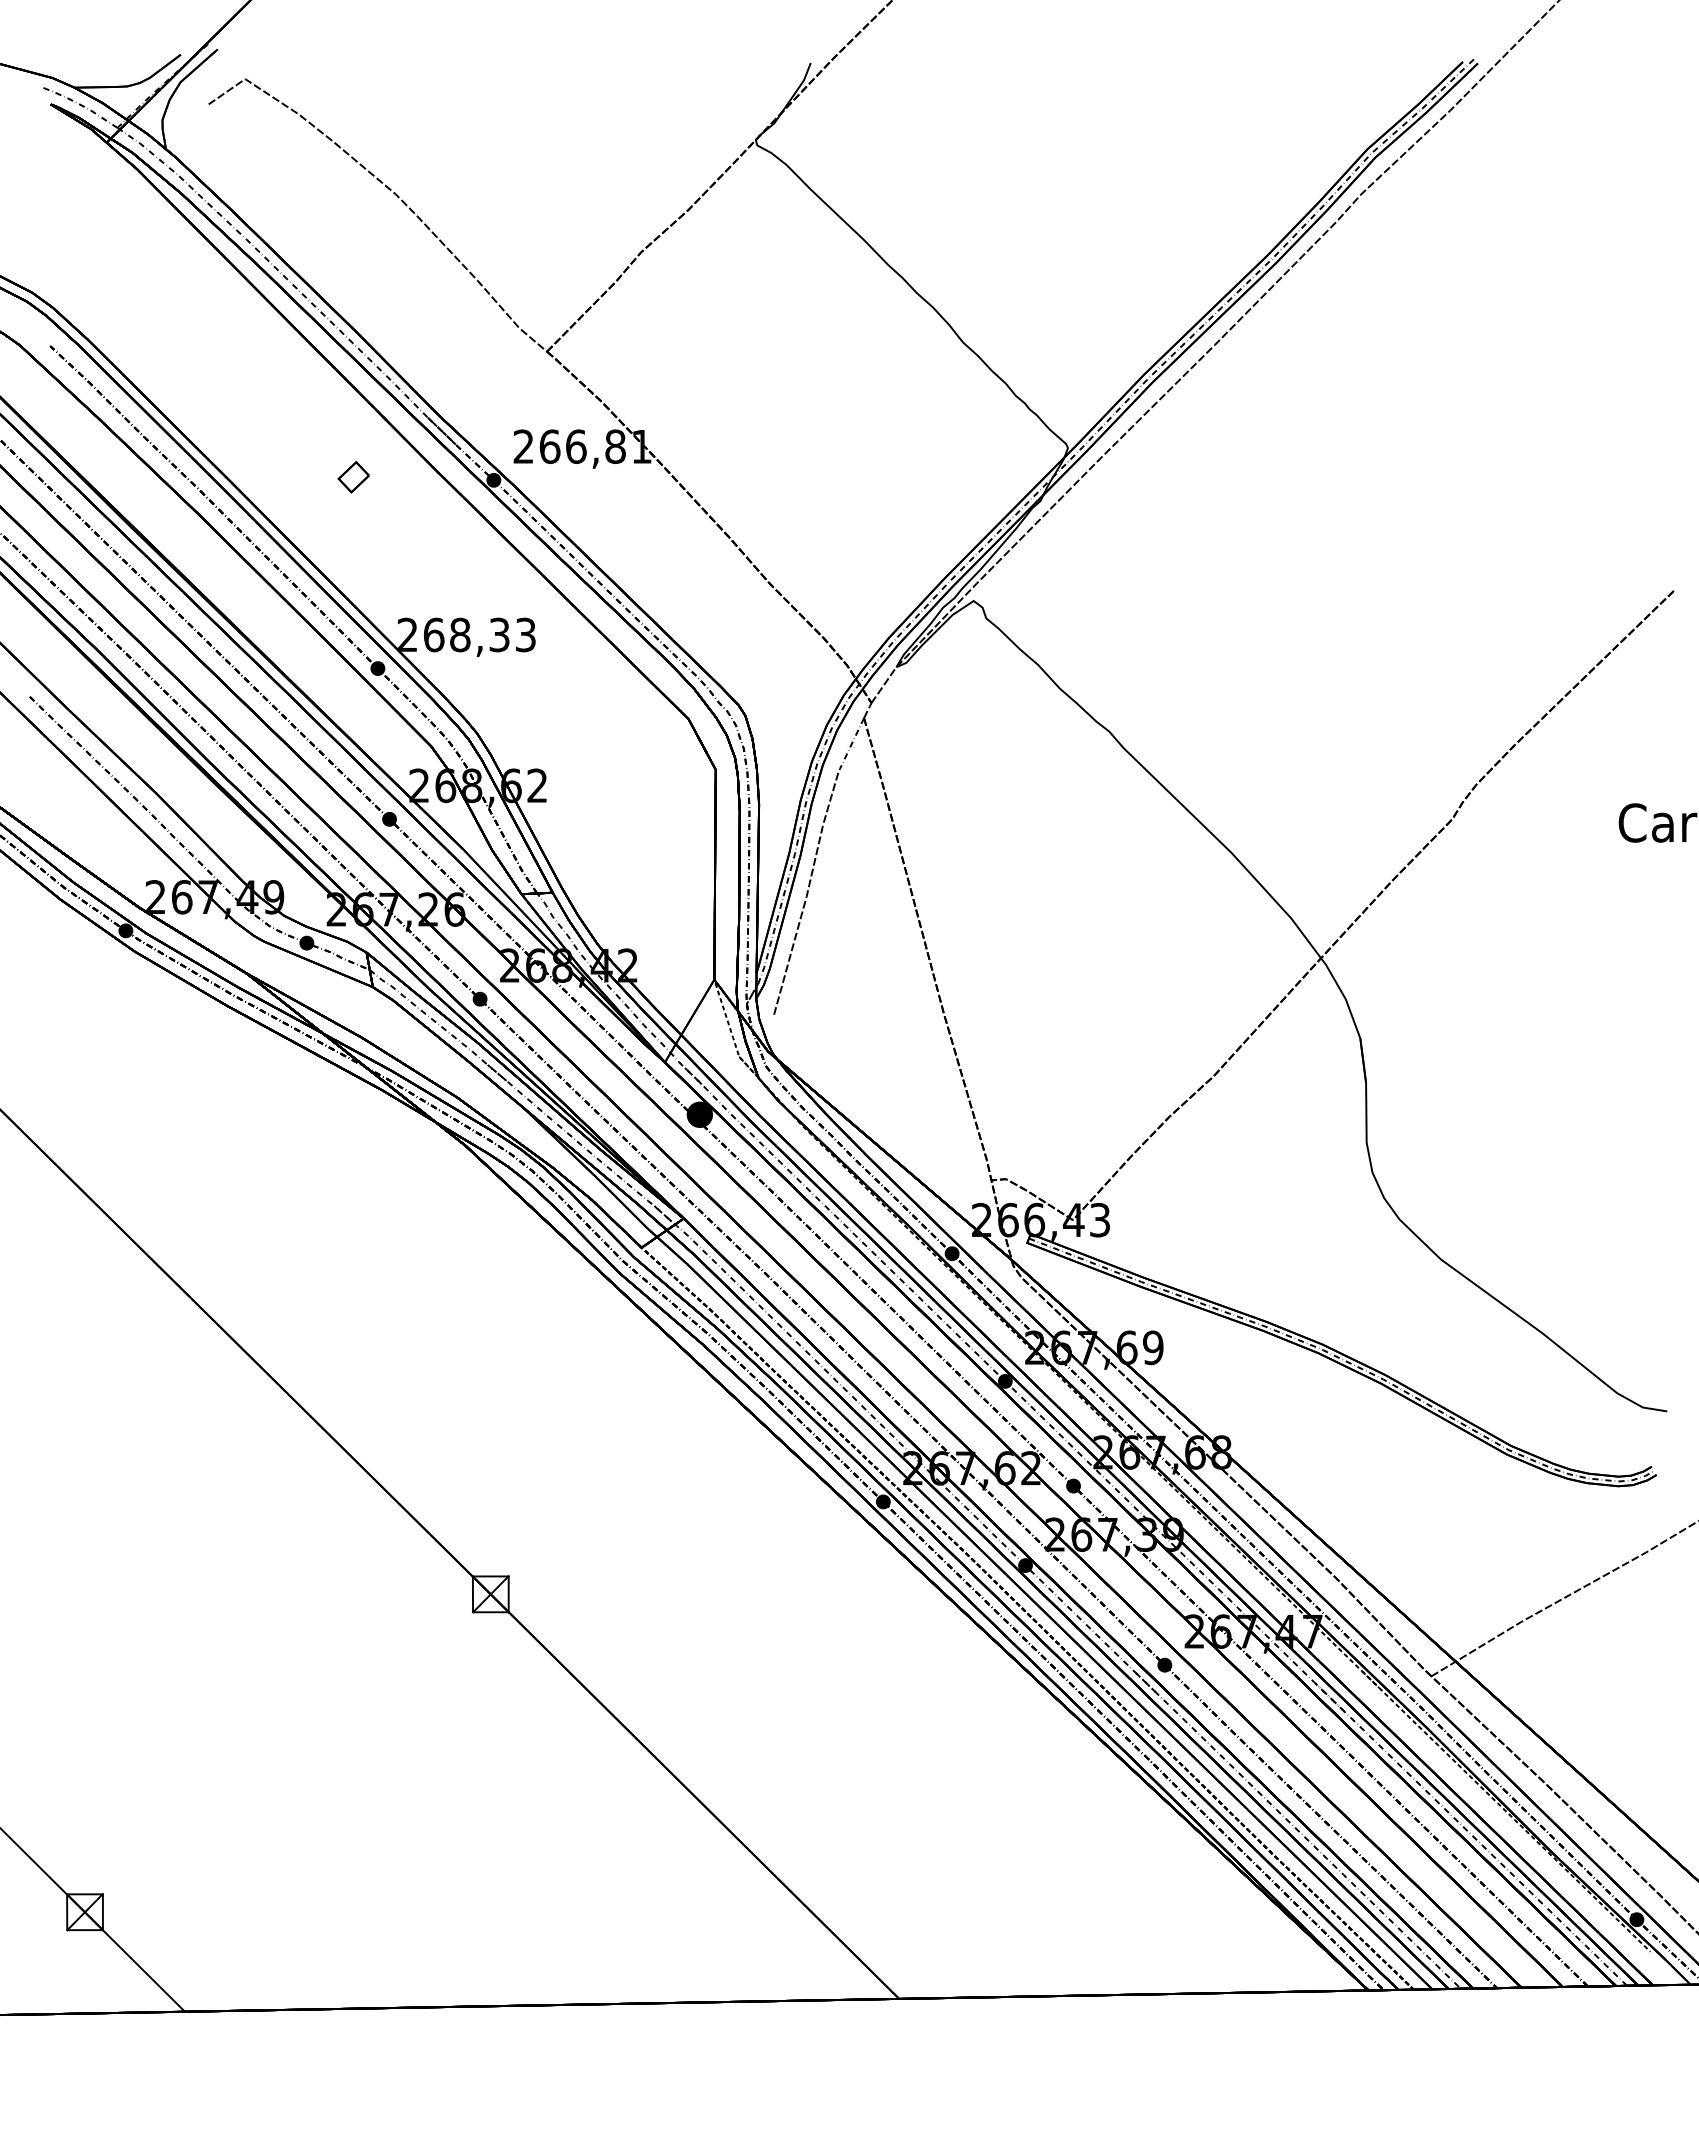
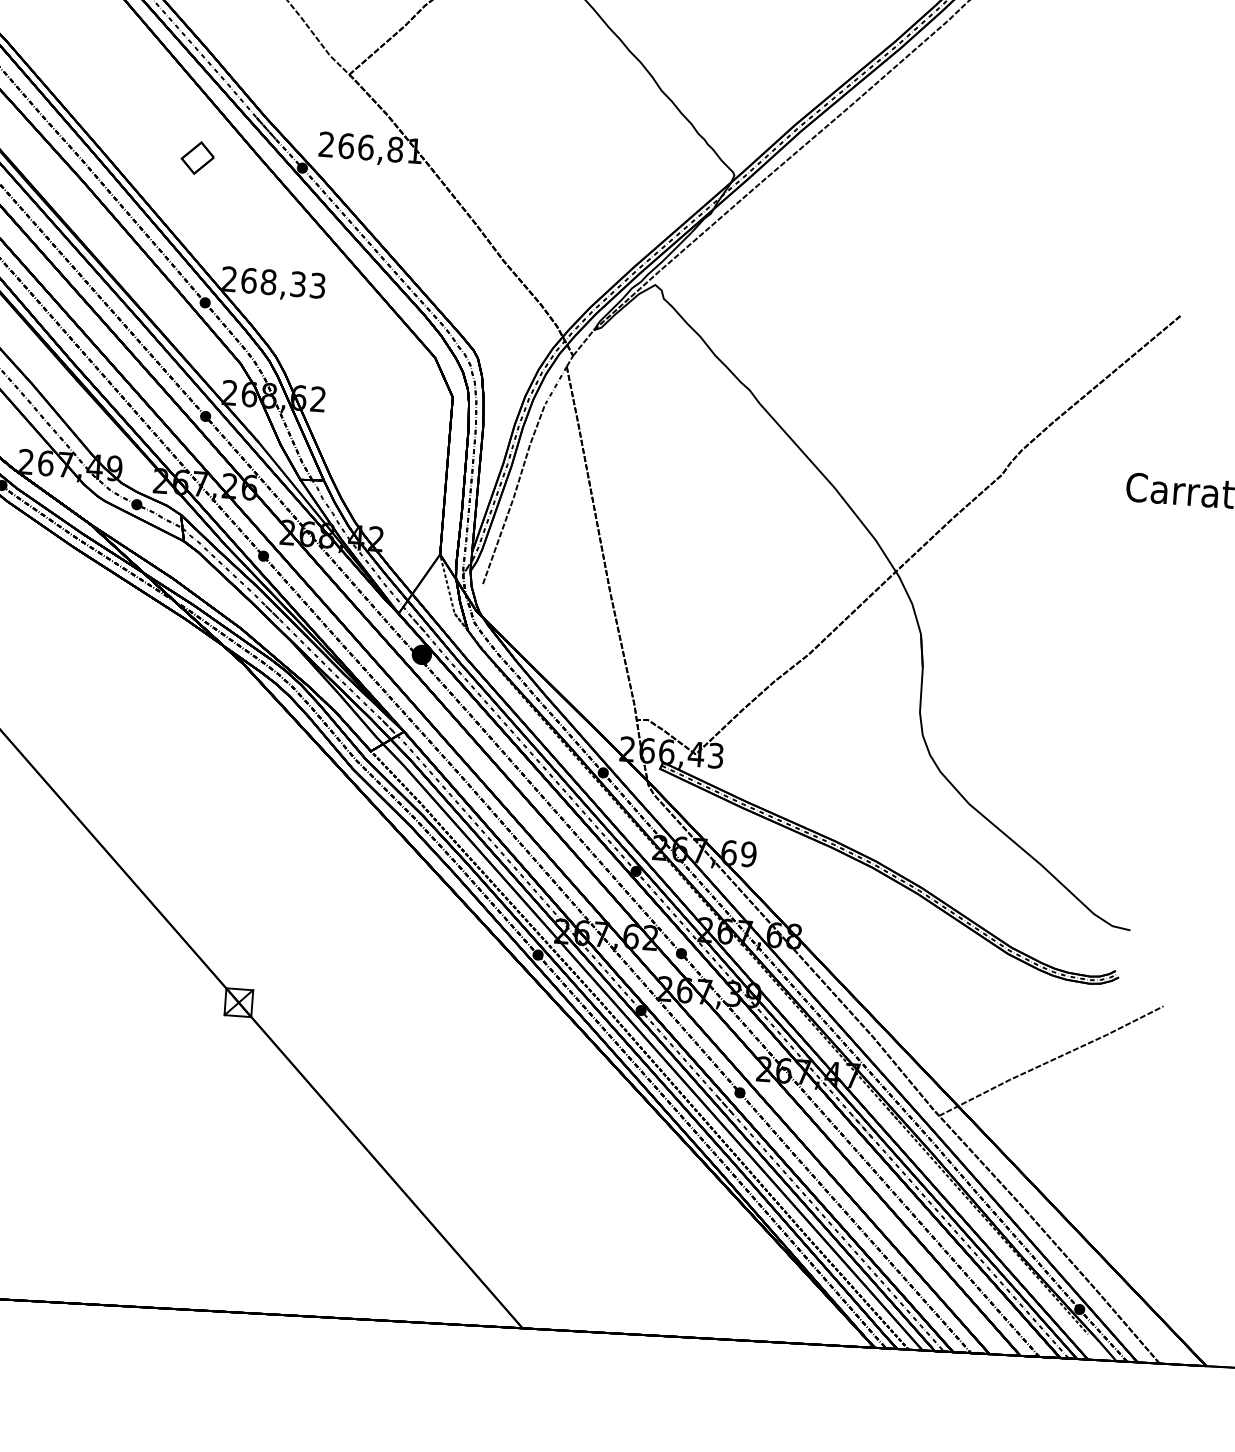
part: (353, 477) -> (197, 158), size x1.4

